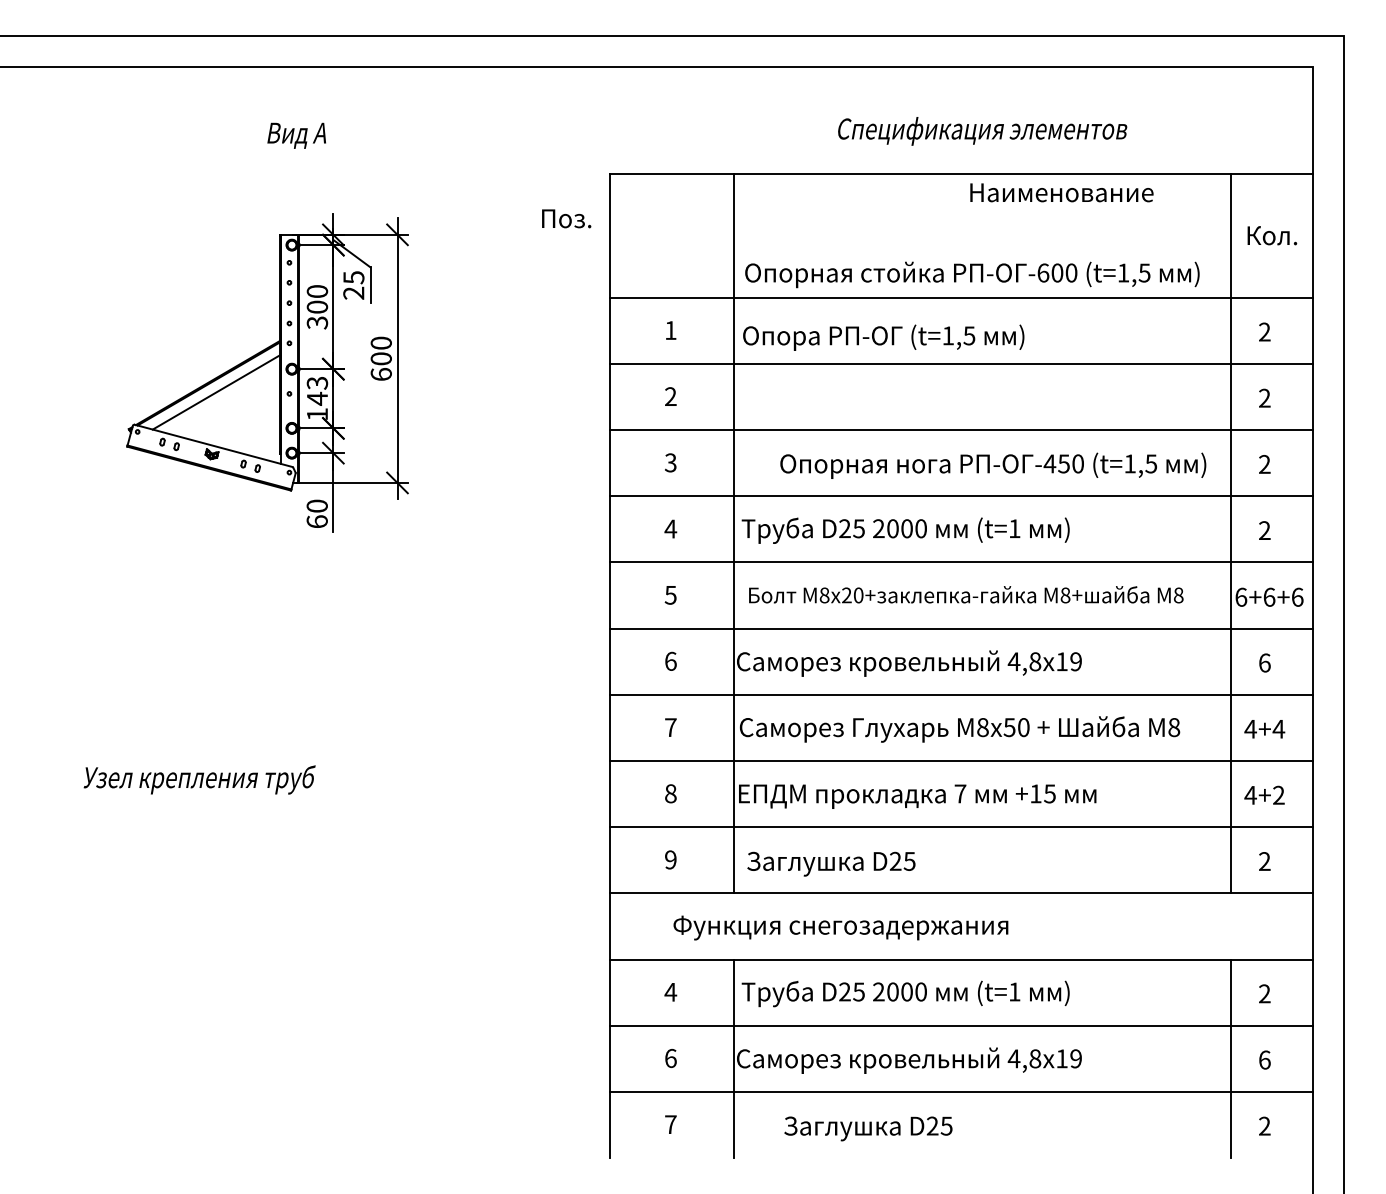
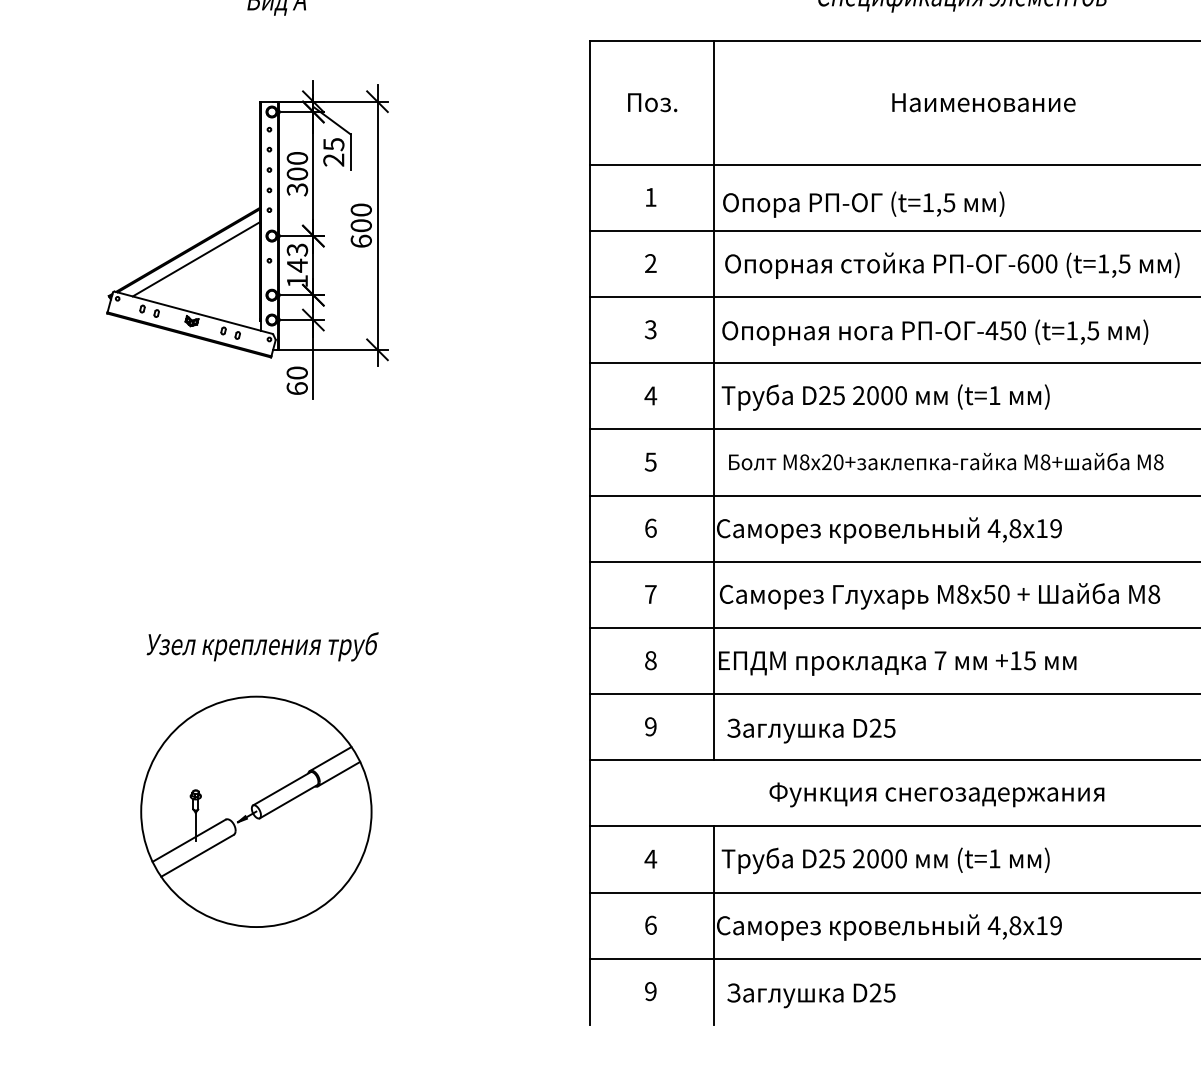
text: (1061, 192) -> (983, 102), moved
text: (566, 218) -> (652, 102), moved
text: (972, 274) -> (952, 265), moved
text: (993, 465) -> (935, 332), moved
text: (199, 779) -> (262, 646), moved
text: (840, 927) -> (936, 794), moved
part: (276, 944) -> (256, 811), added
text: (670, 1124) -> (650, 991), 7 -> 9
text: (868, 1128) -> (811, 995), moved

